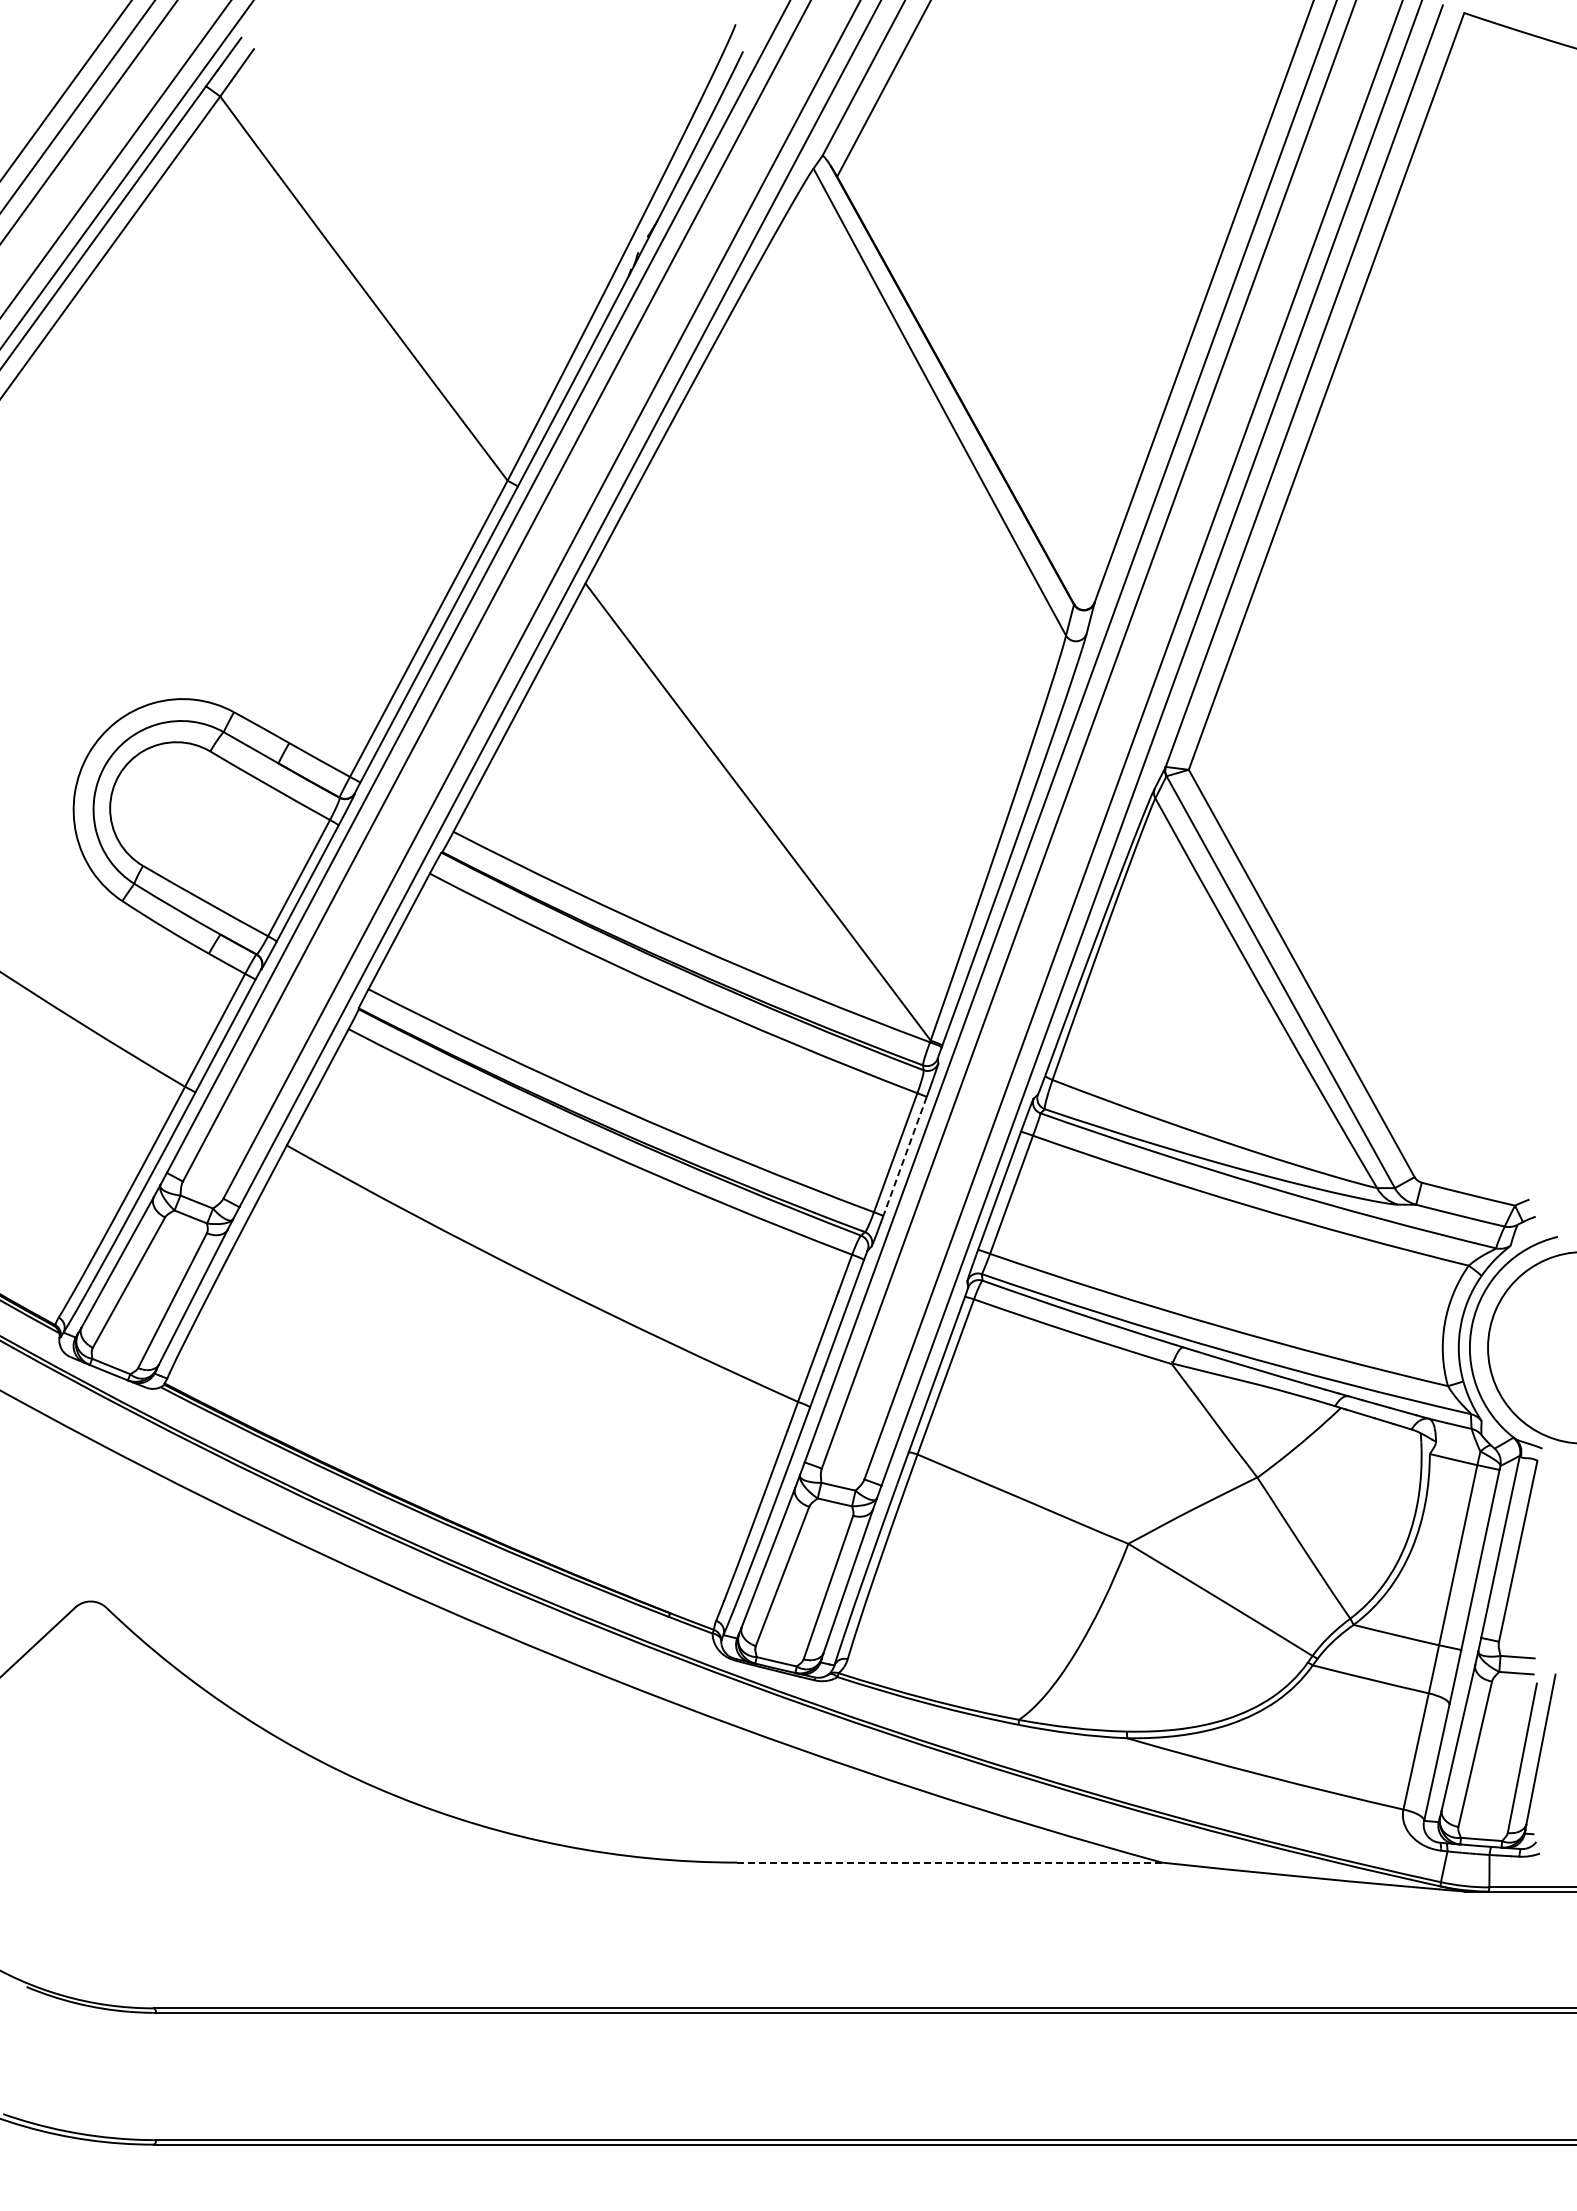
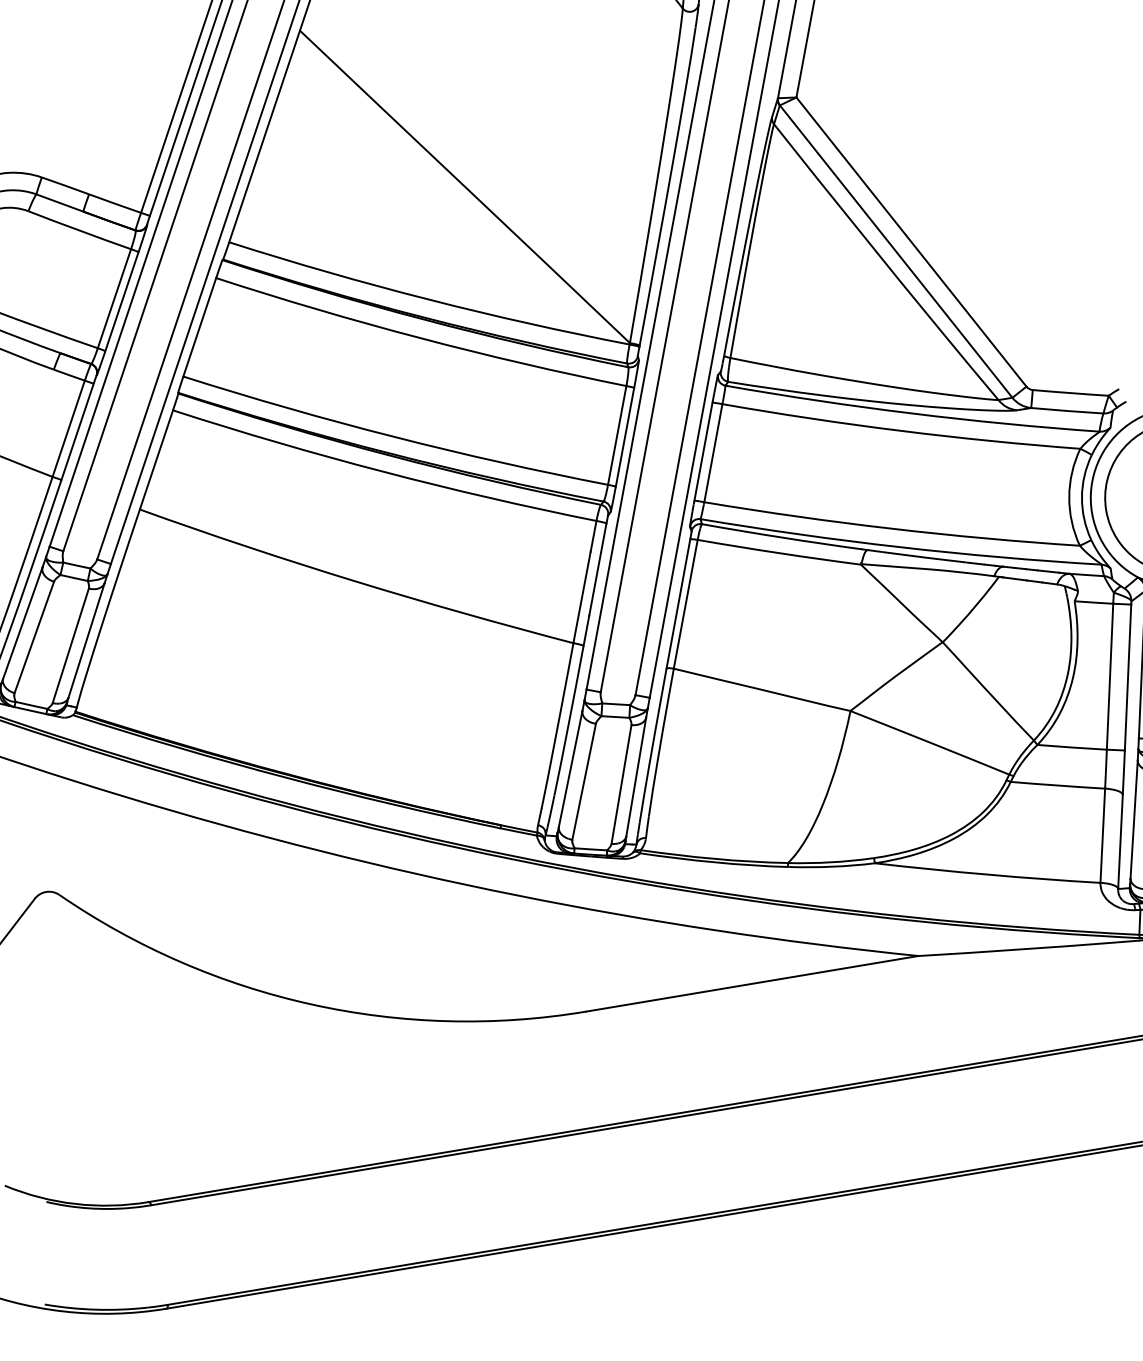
line: (904, 1157) -> (624, 438), dashed -> solid
line: (949, 1862) -> (752, 983), dashed -> solid

